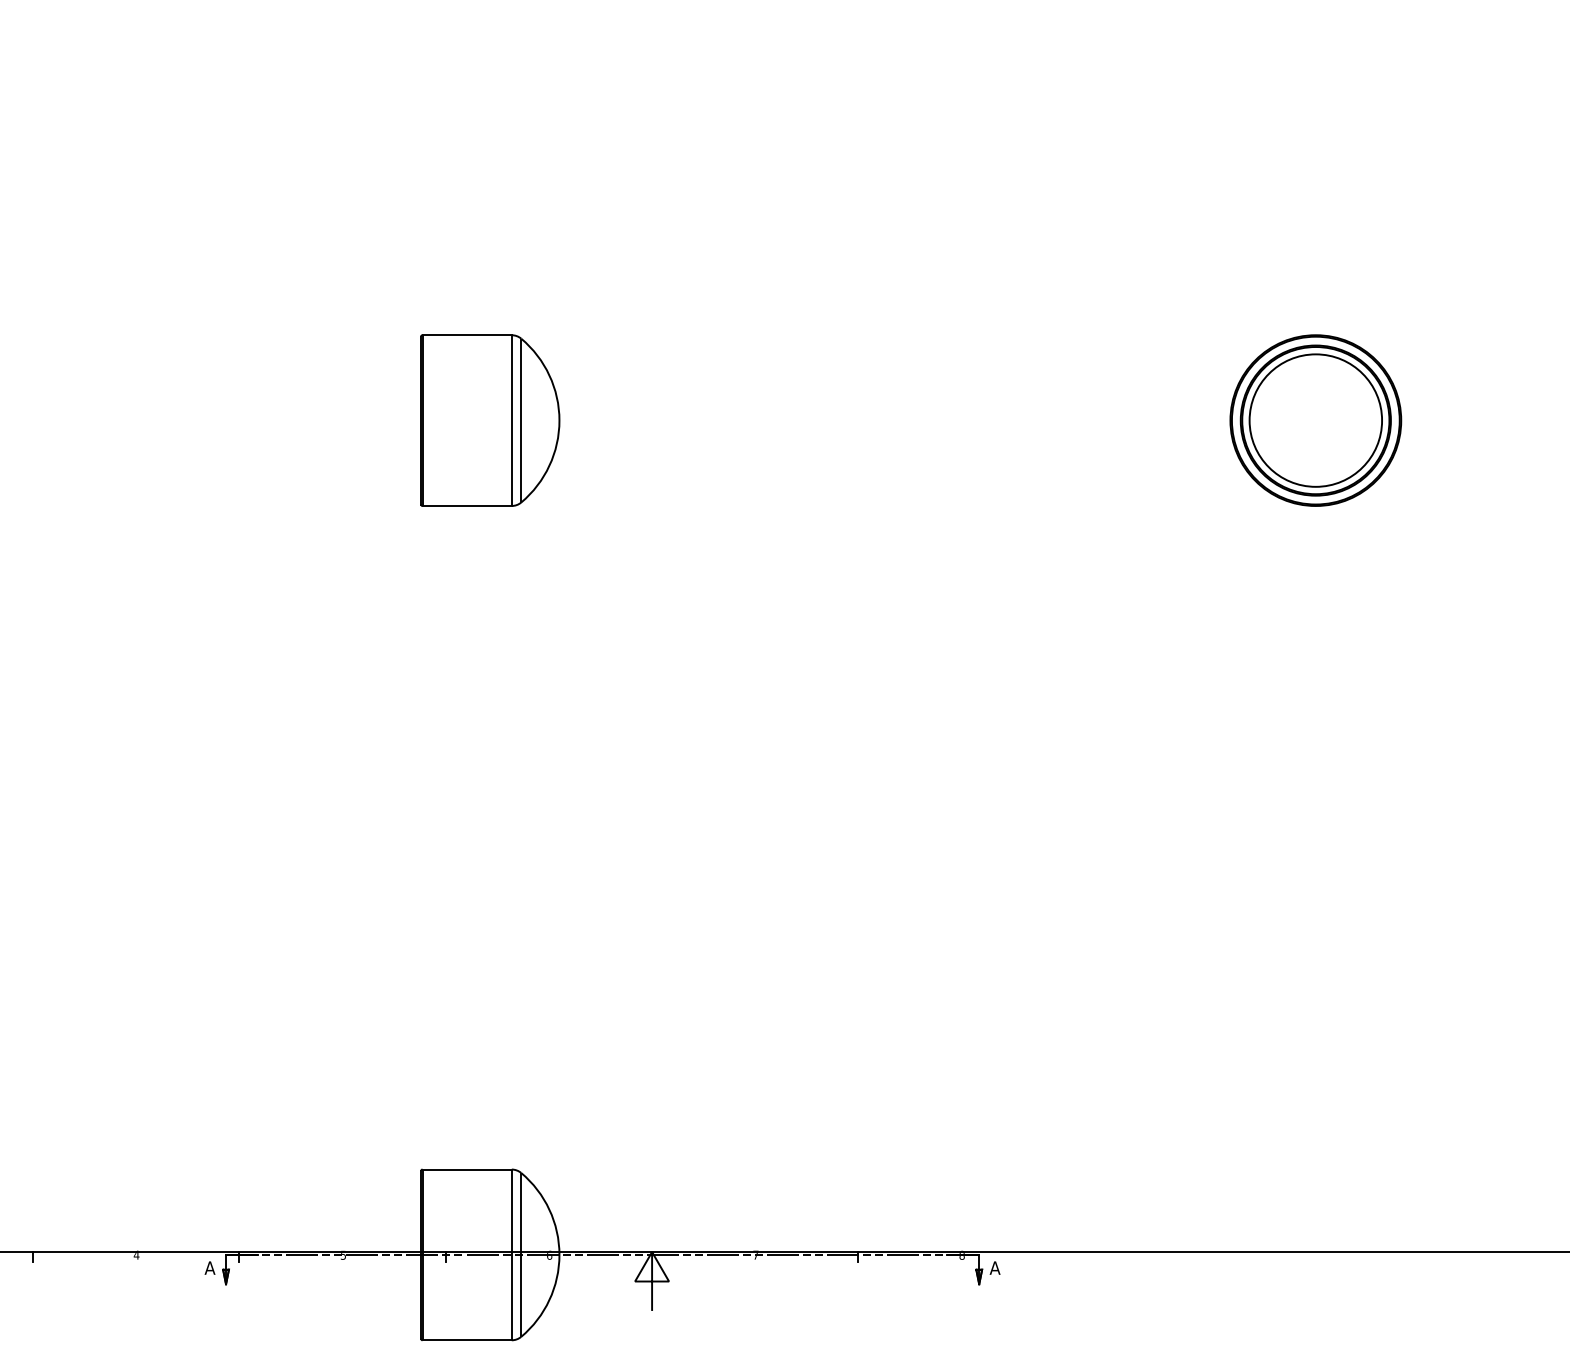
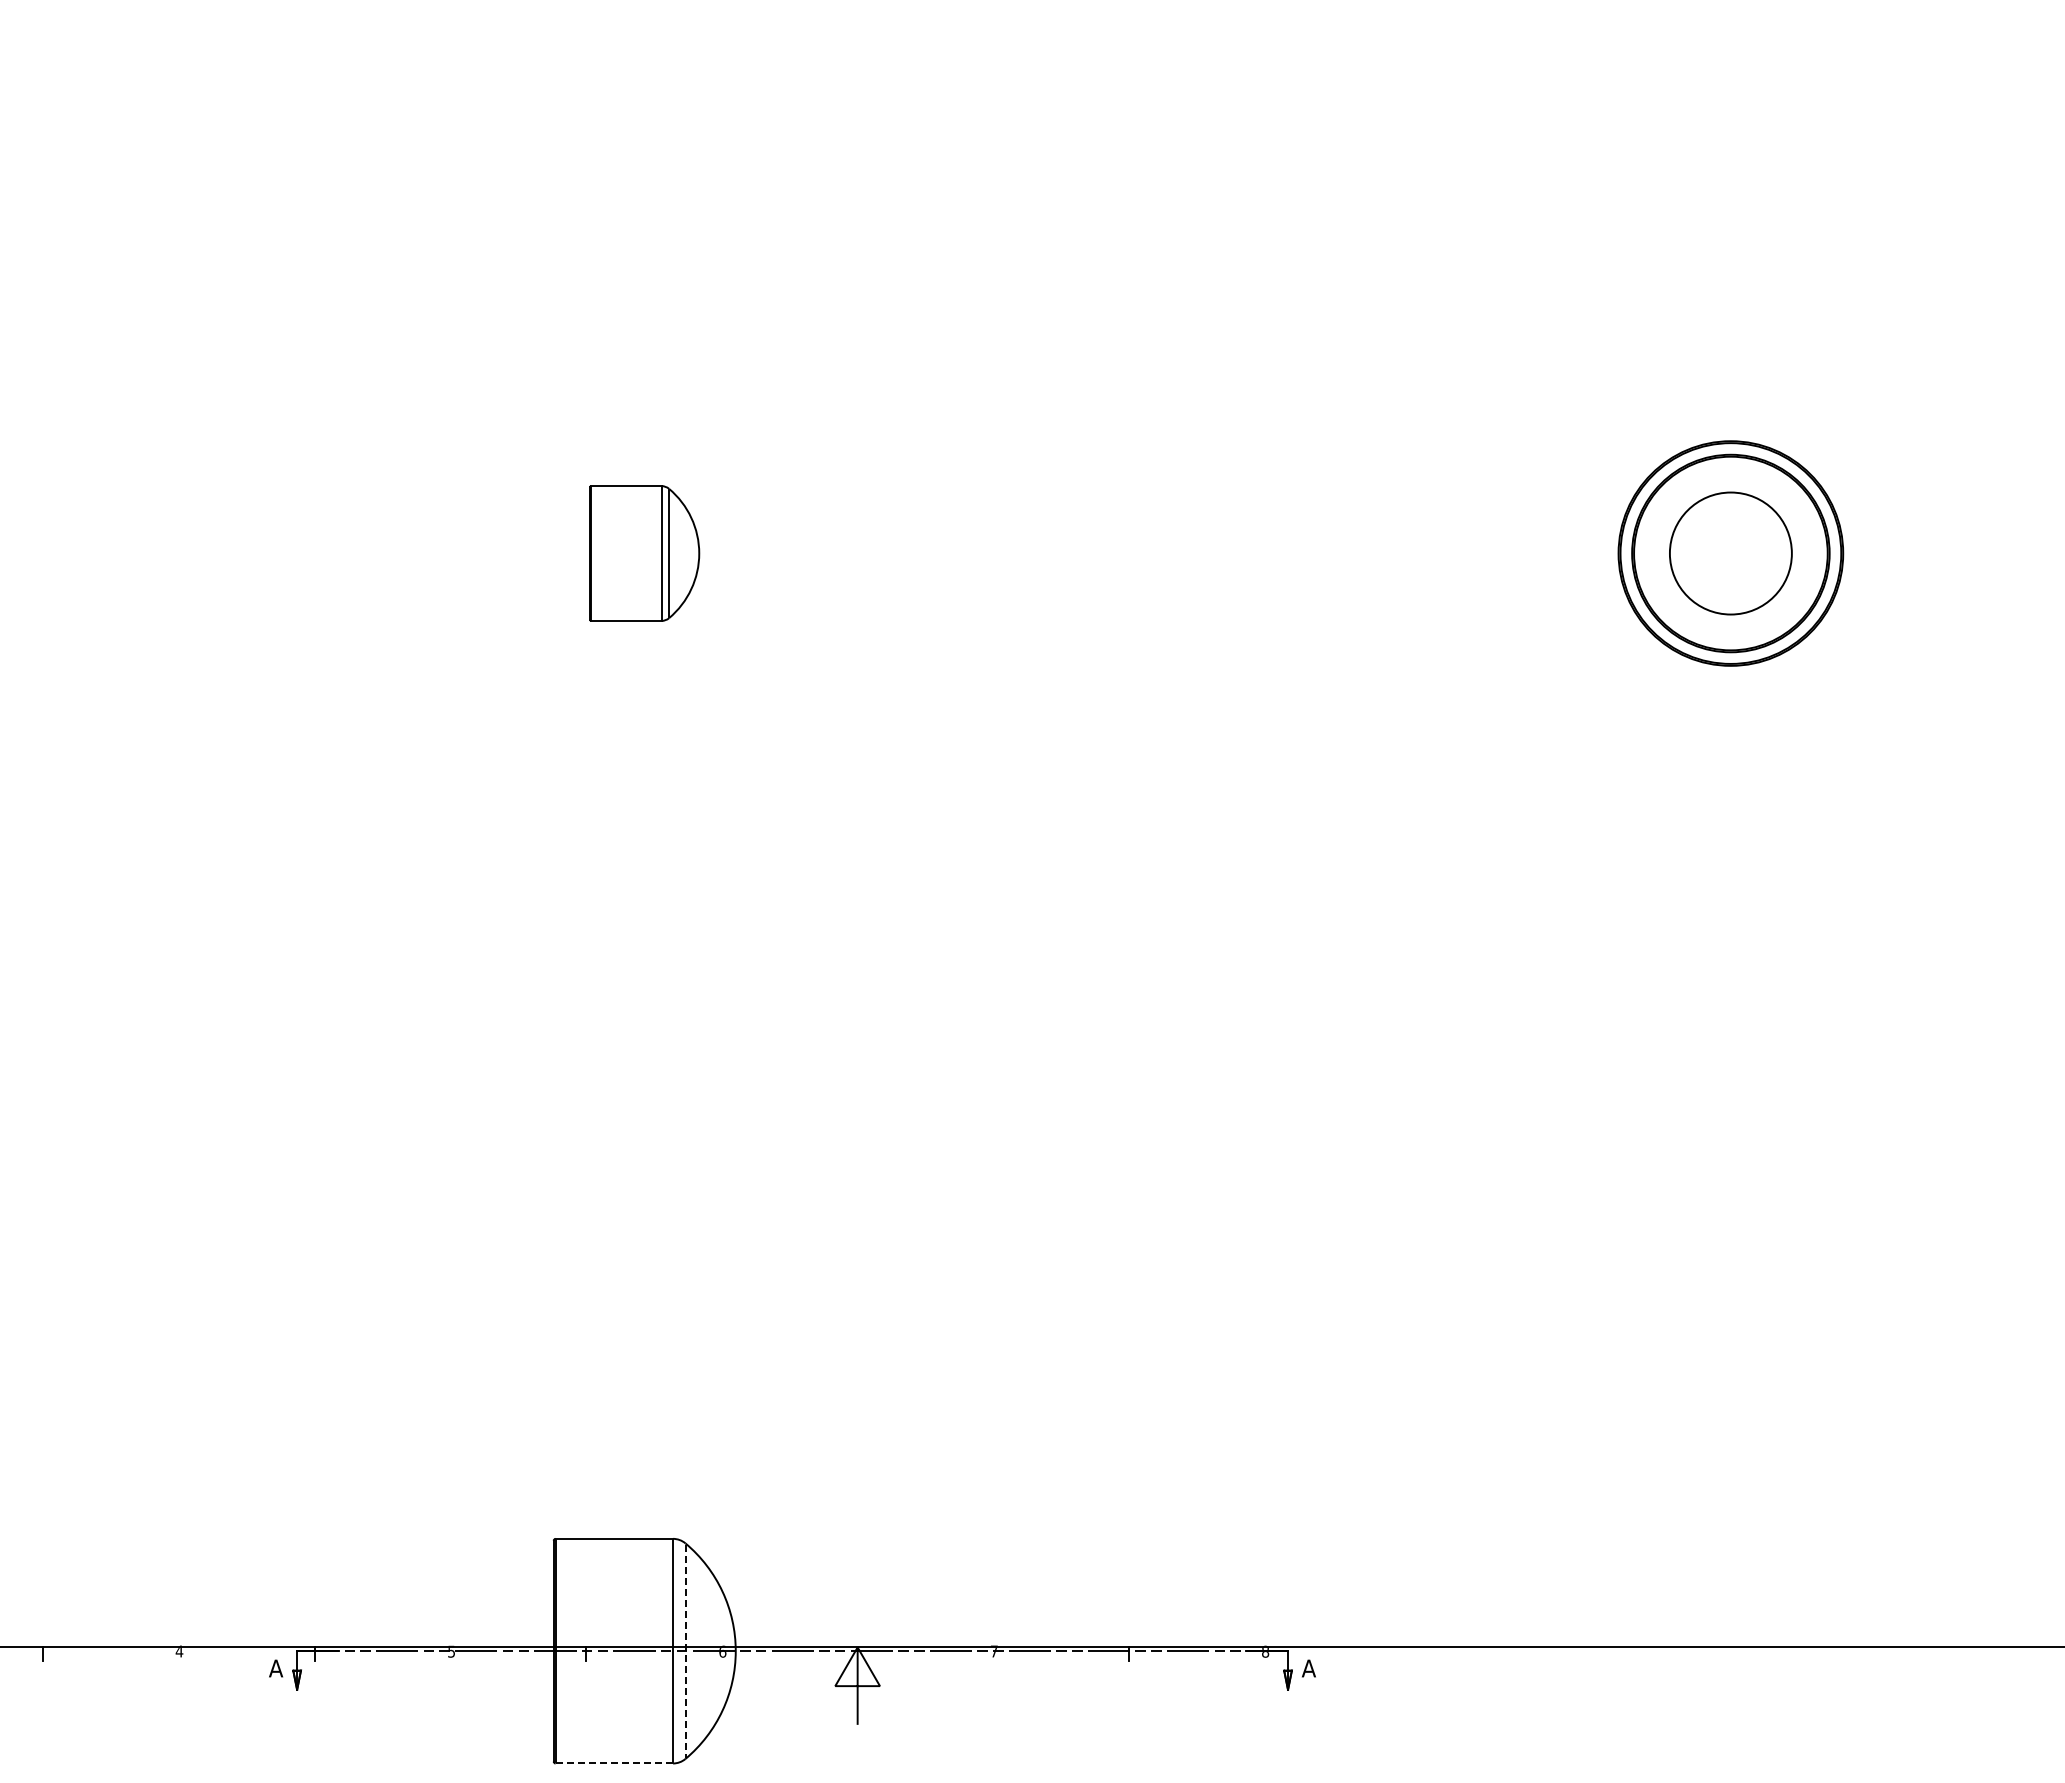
part: (490, 420) -> (644, 553), size x0.6
circle: (1315, 420) -> (1730, 553), size x0.7
line: (521, 1255) -> (685, 1651), solid -> dashed
line: (467, 1340) -> (614, 1763), solid -> dashed

